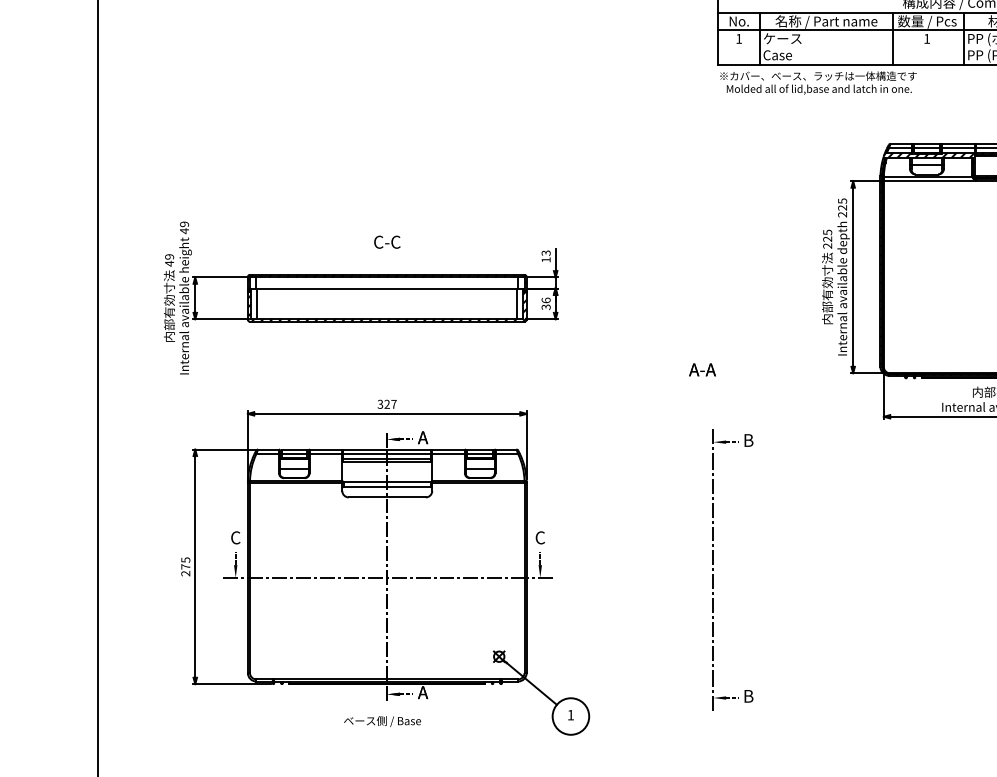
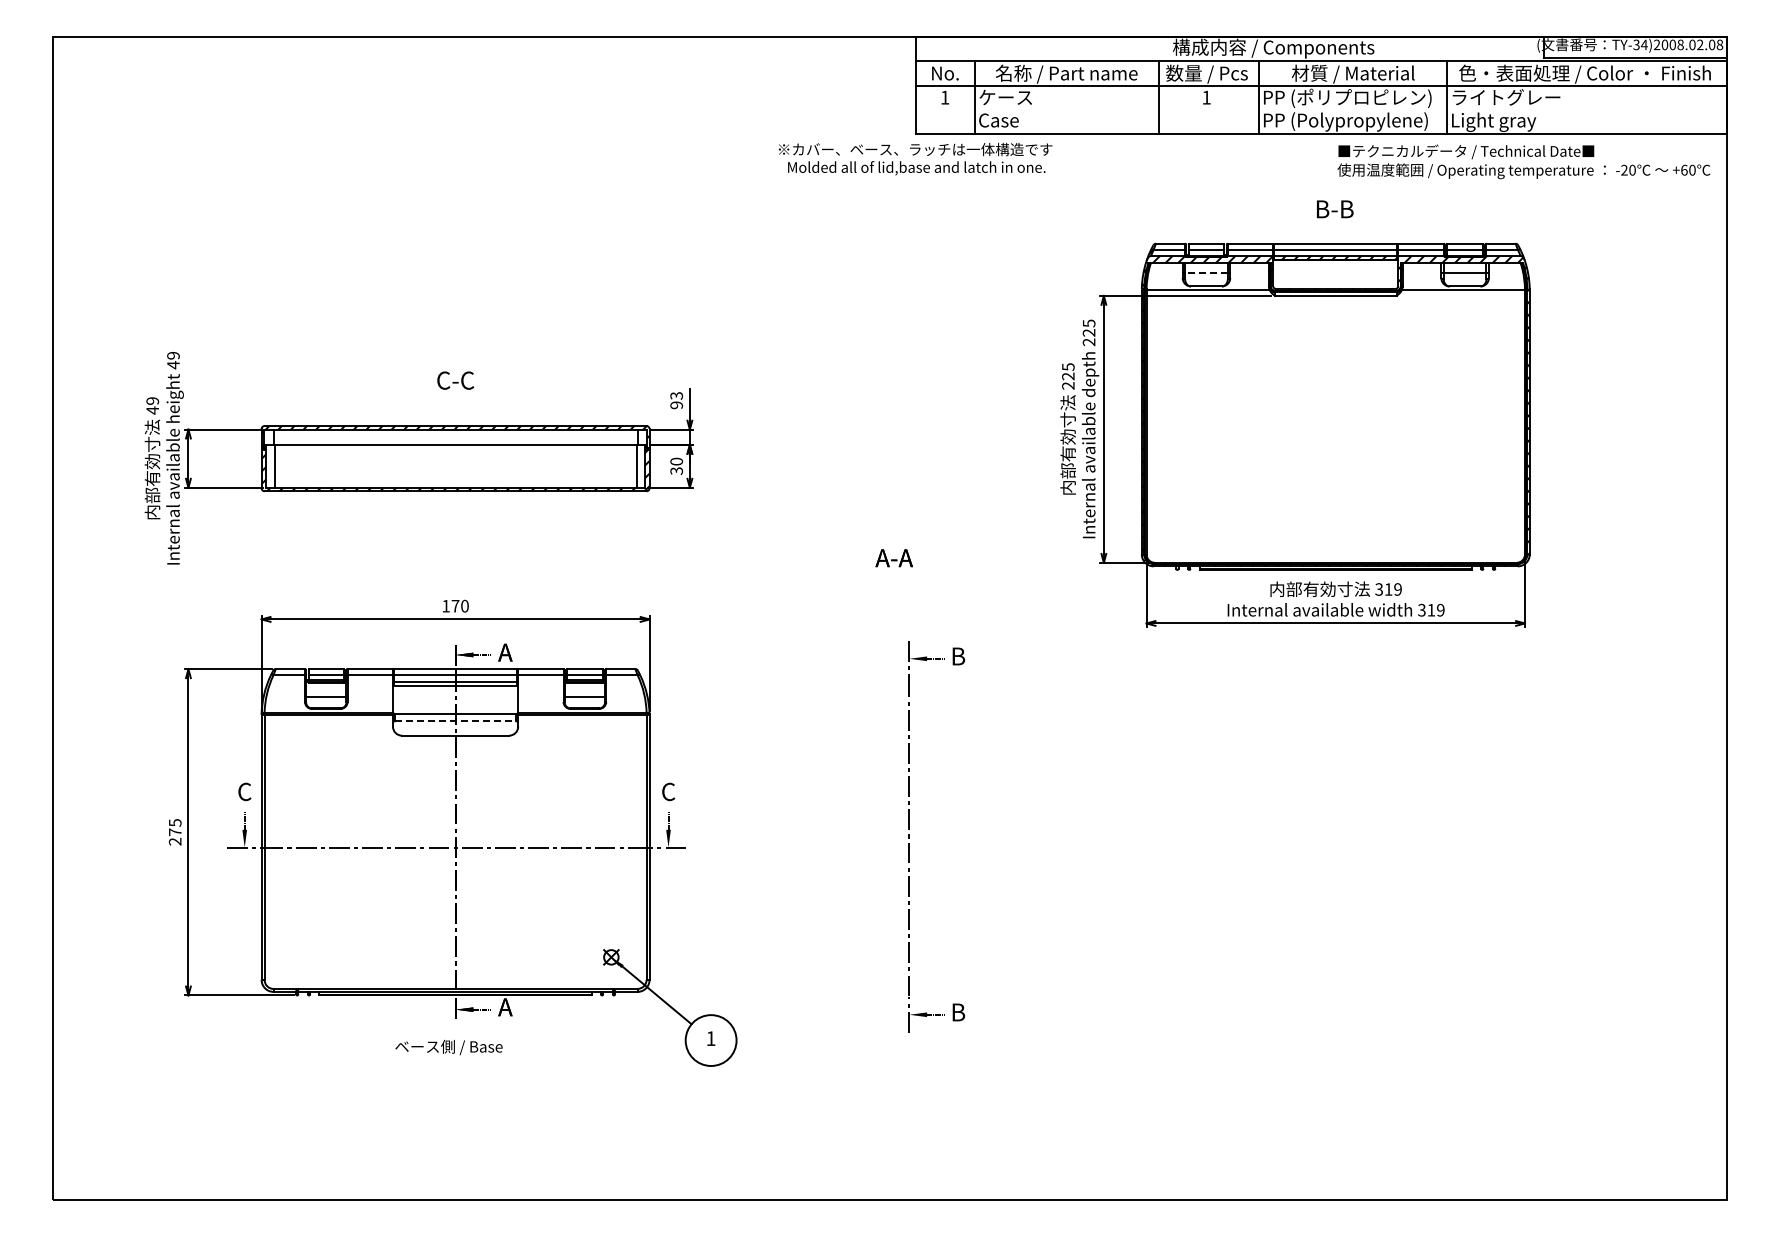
text: (818, 82) -> (915, 158), moved
line: (926, 165) -> (1205, 273), solid -> dashed
text: (546, 260) -> (676, 405), 13 -> 93
text: (546, 300) -> (676, 461), 36 -> 30
text: (387, 403) -> (455, 605), 327 -> 170
line: (387, 487) -> (456, 721), solid -> dashed

